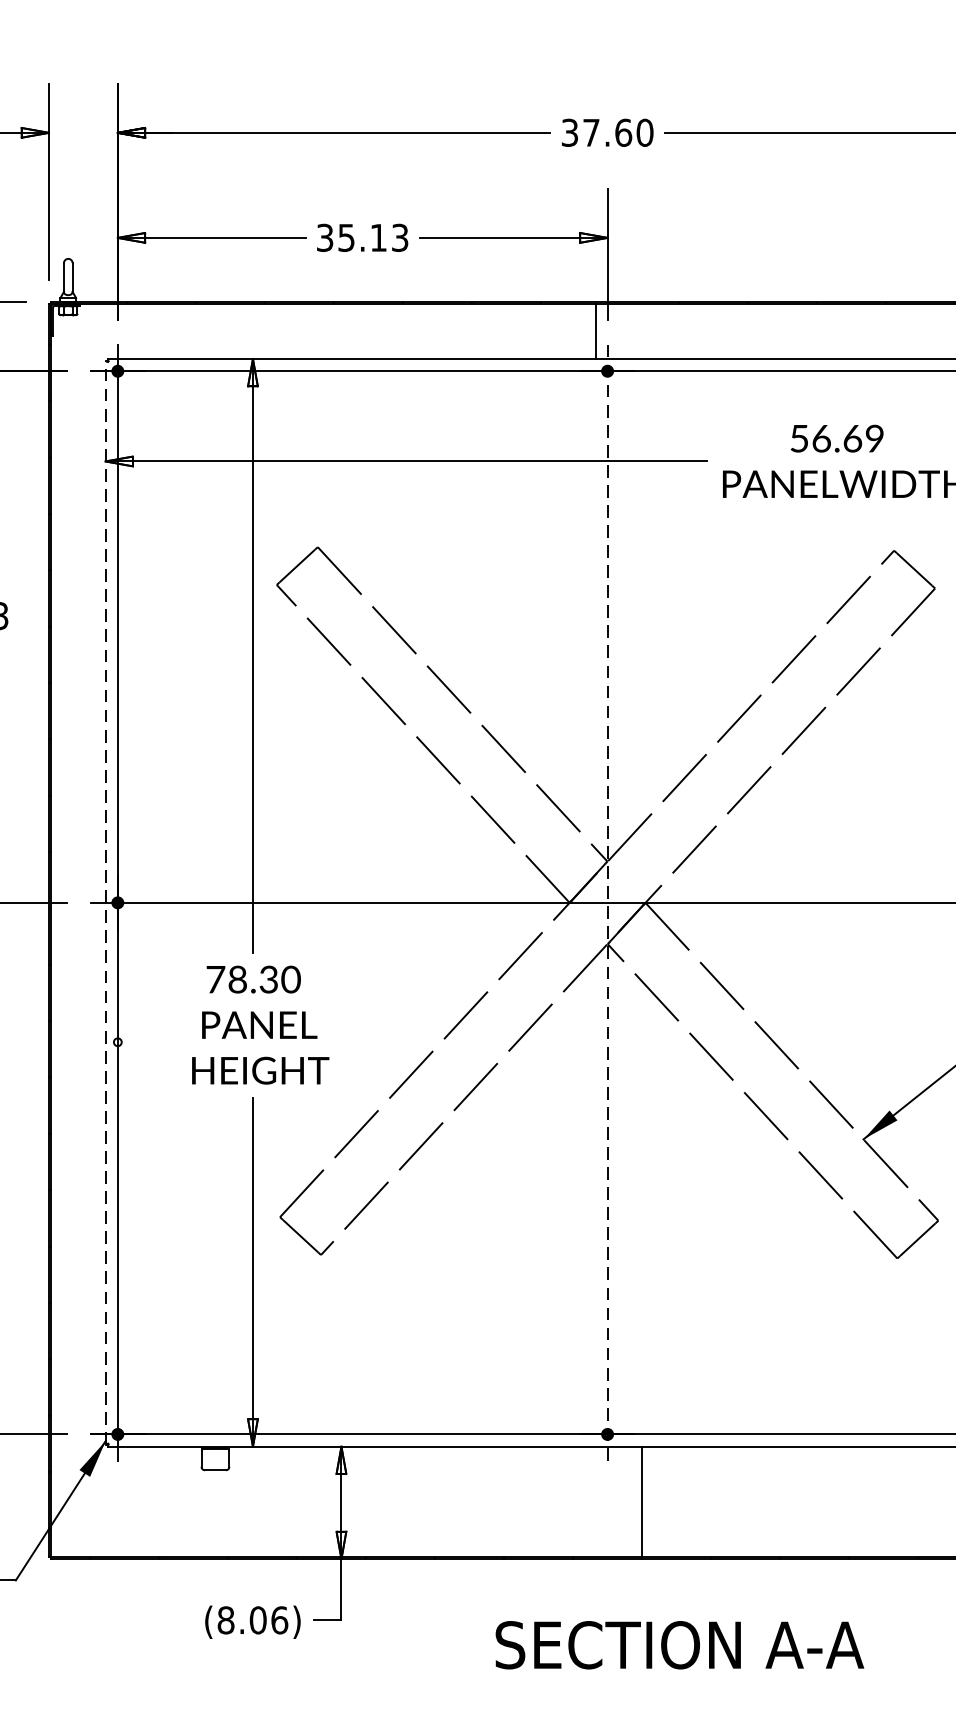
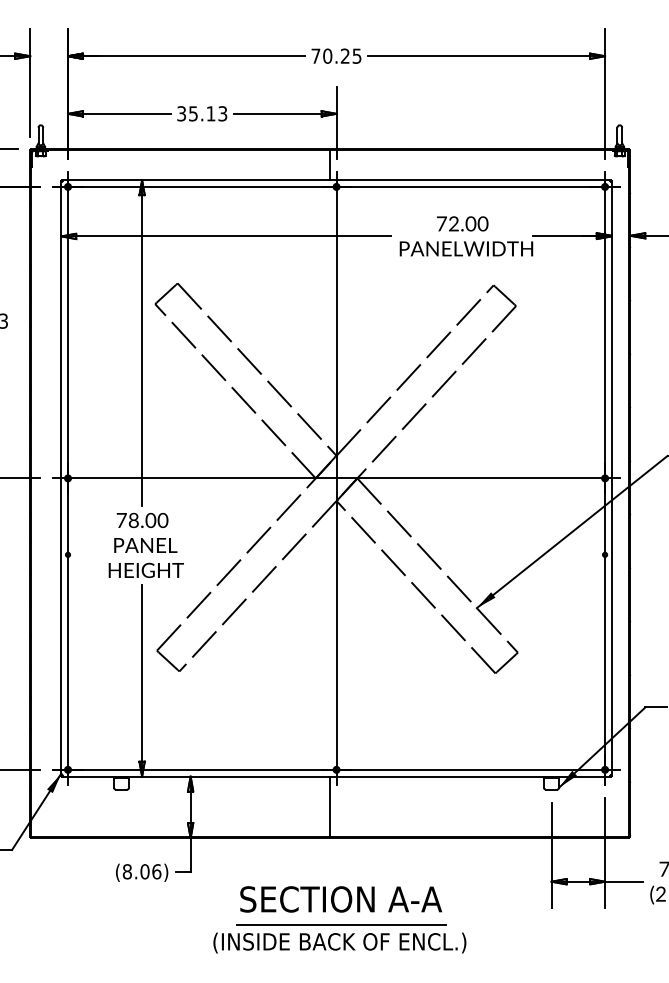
text: (607, 131) -> (336, 55), 37.60 -> 70.25
text: (837, 437) -> (462, 223), 56.69 -> 72.00
line: (105, 901) -> (61, 477), dashed -> solid
line: (607, 903) -> (336, 478), dashed -> solid
text: (268, 979) -> (150, 520), 78.30 -> 78.00
line: (642, 1501) -> (330, 806), moved
text: (678, 1645) -> (340, 899), moved
line: (616, 1716) -> (341, 924), added

